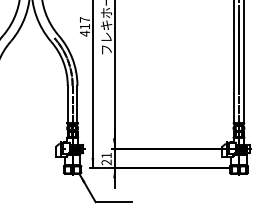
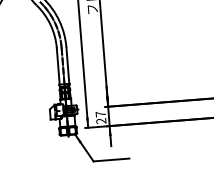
text: (106, 155) -> (100, 114), 21 -> 27

